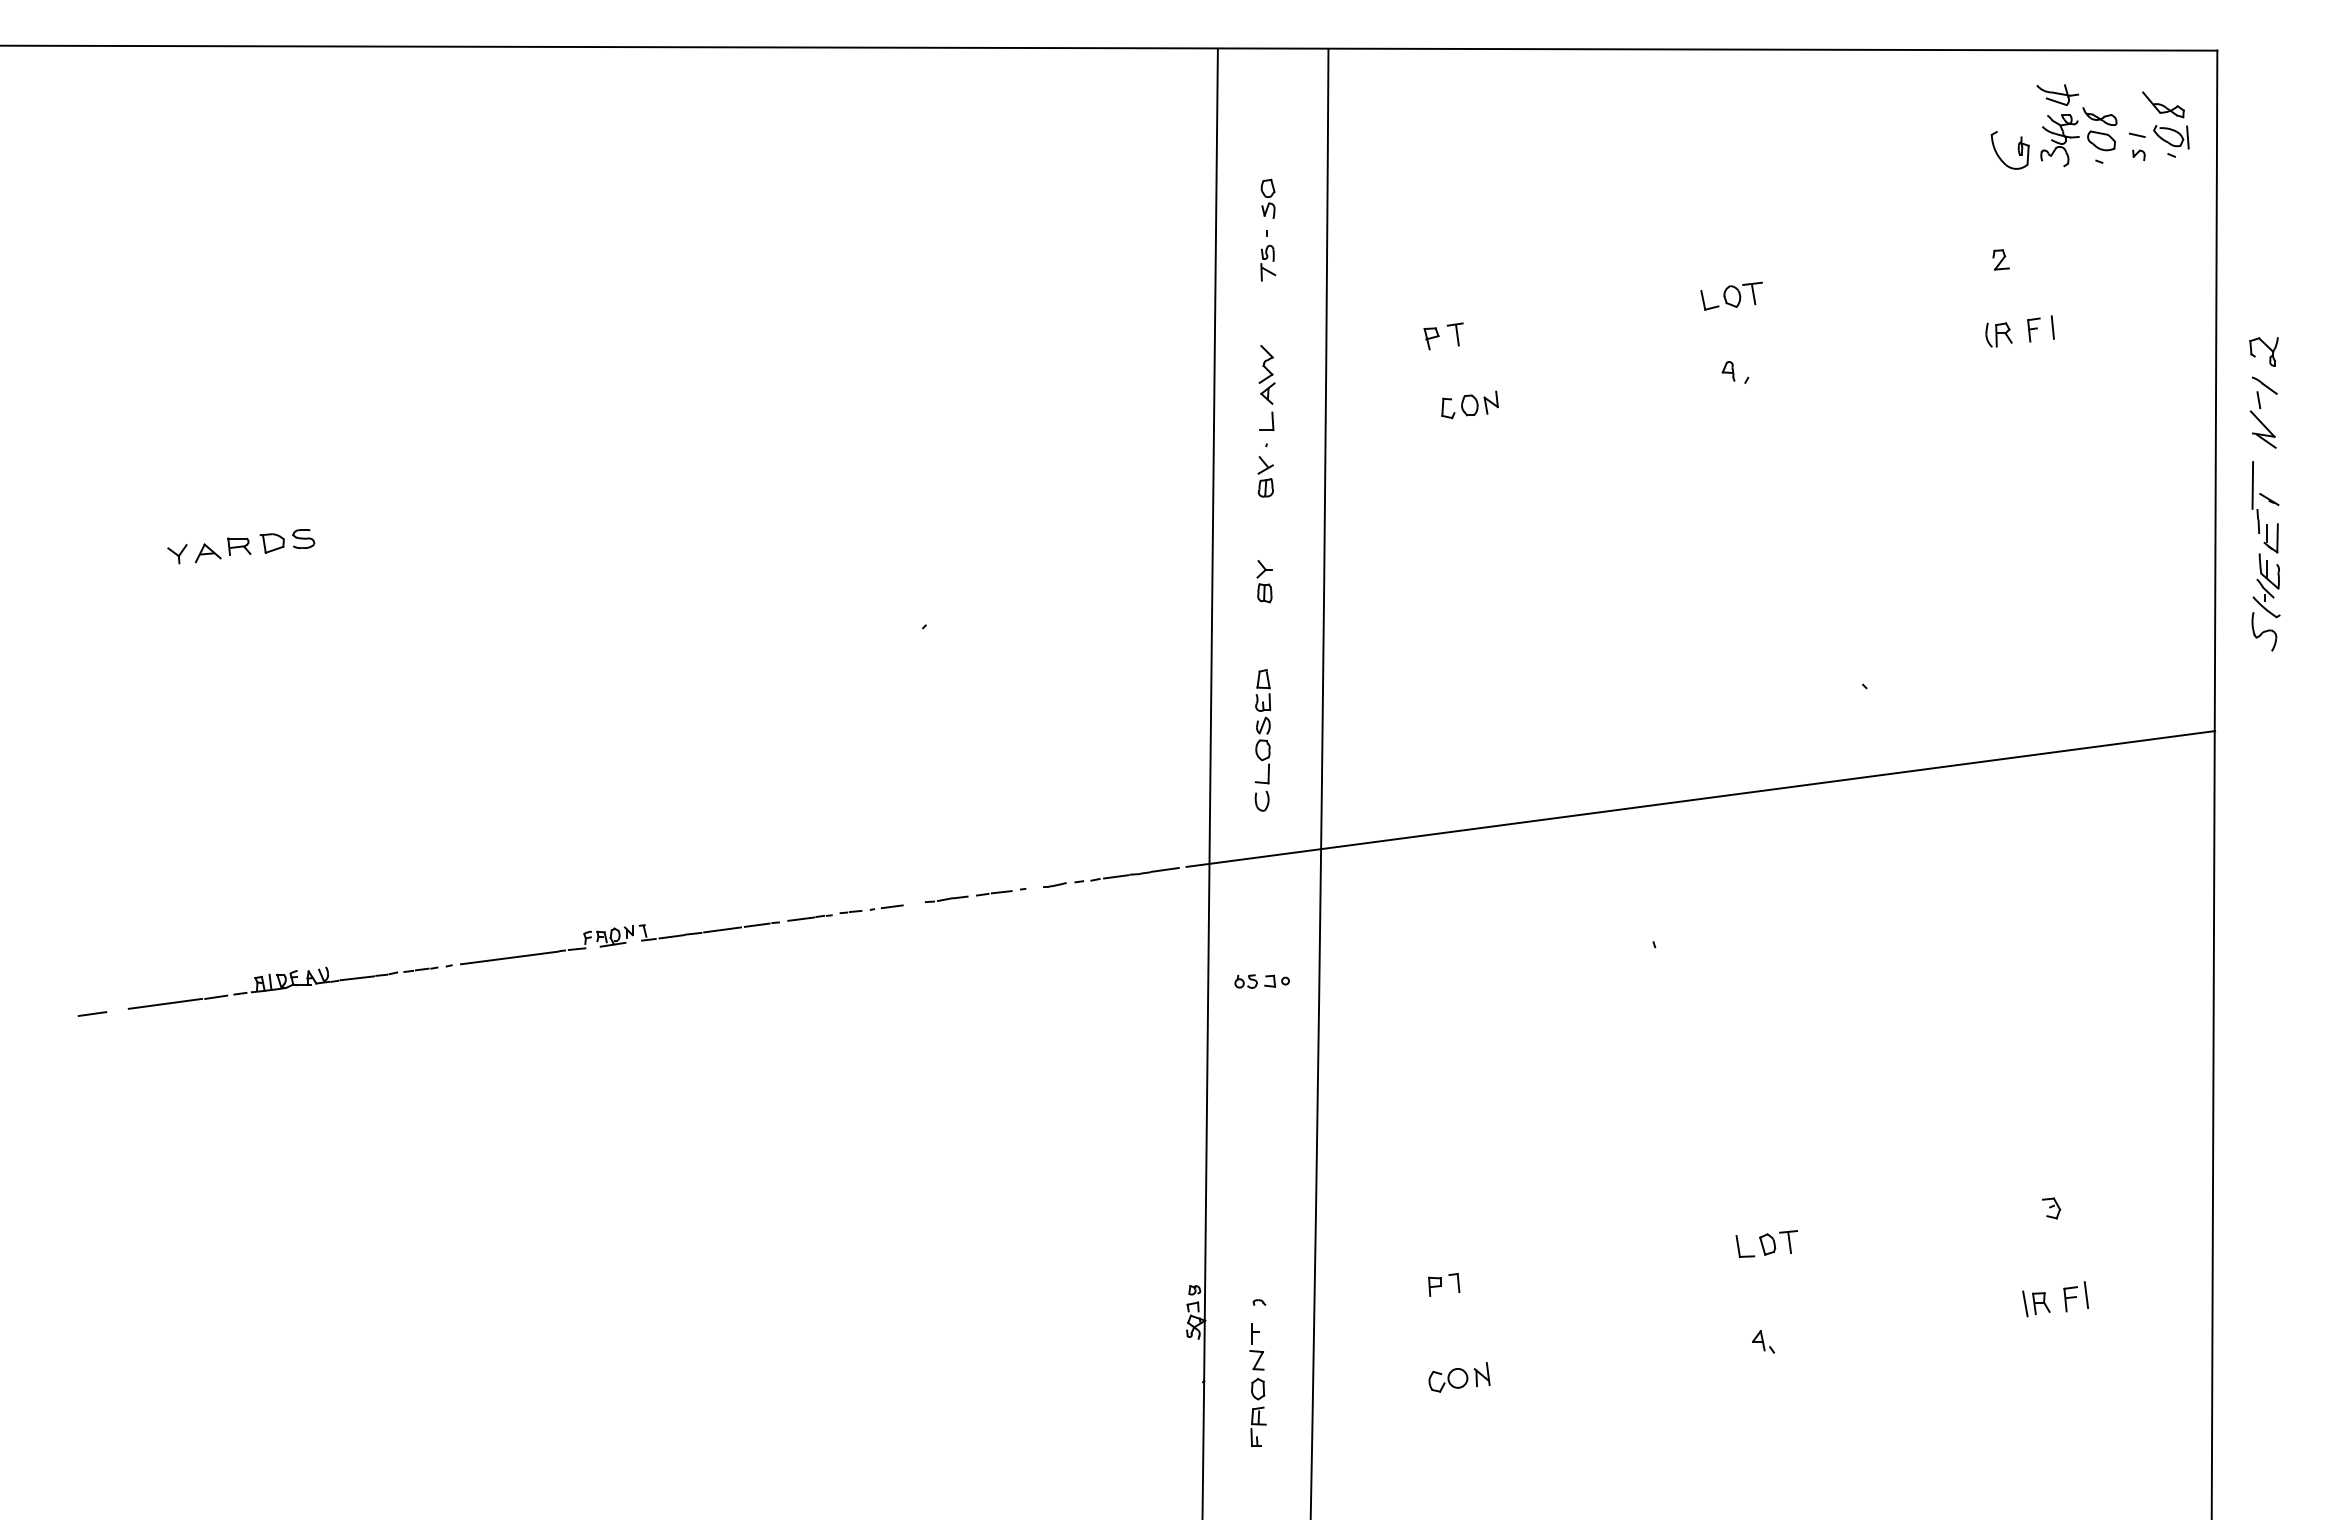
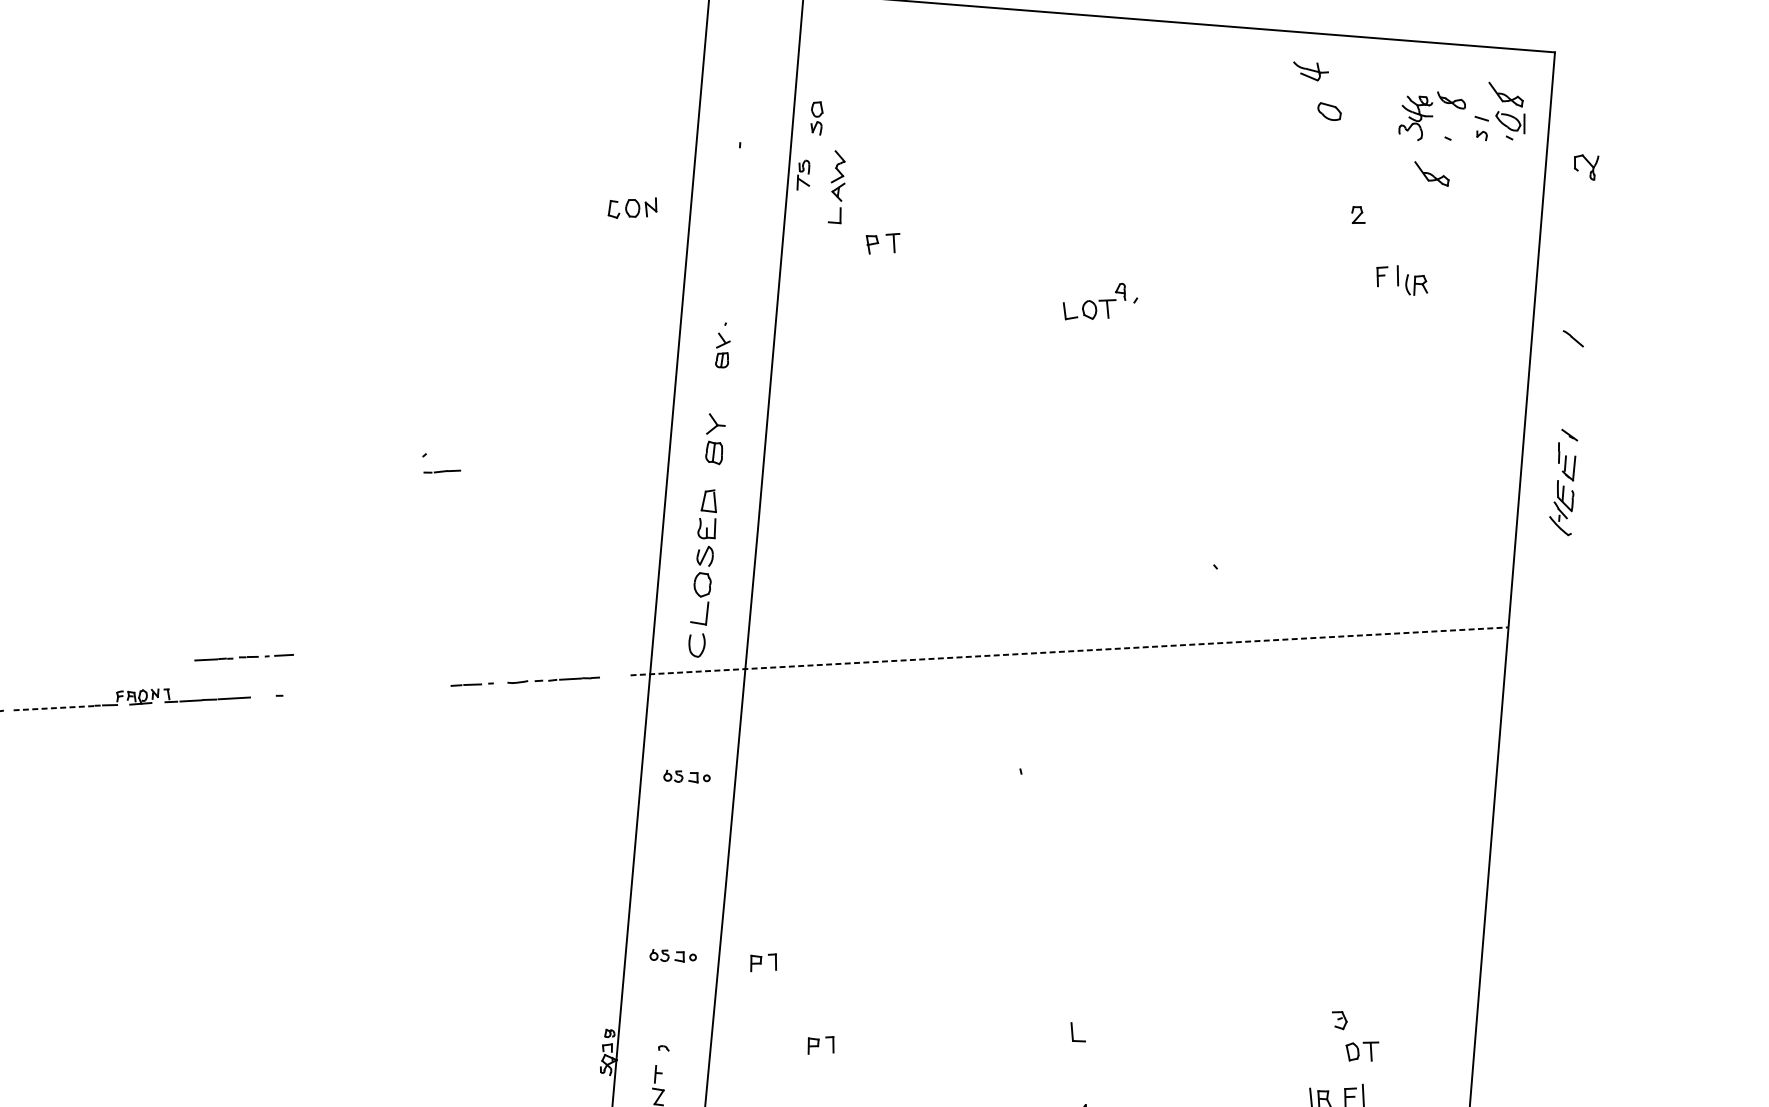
part: (2057, 94) -> (1310, 70), moved
part: (2101, 140) -> (1329, 111), moved
part: (2017, 150) -> (1379, 123), removed
part: (1267, 198) -> (816, 117), moved
part: (2083, 204) -> (1431, 173), added
part: (1268, 262) -> (804, 174), moved
part: (1731, 295) -> (1088, 308), moved
part: (1998, 334) -> (1416, 284), moved
part: (2263, 351) -> (1585, 166), moved
part: (1266, 388) -> (837, 187), moved
part: (1469, 404) -> (632, 207), moved
part: (2262, 419) -> (1569, 367), removed
line: (2252, 485) -> (1556, 422), removed
part: (1264, 581) -> (715, 439), size x1.4
part: (2264, 631) -> (1557, 546), removed
part: (1262, 740) -> (703, 573), size x1.4
line: (1700, 798) -> (1069, 650), solid -> dashed
line: (1164, 869) -> (611, 676), removed
line: (946, 898) -> (442, 470), moved
part: (845, 912) -> (244, 657), moved
line: (756, 924) -> (263, 696), removed
line: (509, 958) -> (52, 708), solid -> dashed
part: (1369, 1192) -> (764, 962), added
part: (1261, 1193) -> (672, 956), added
part: (1778, 1242) -> (1361, 1050), moved

